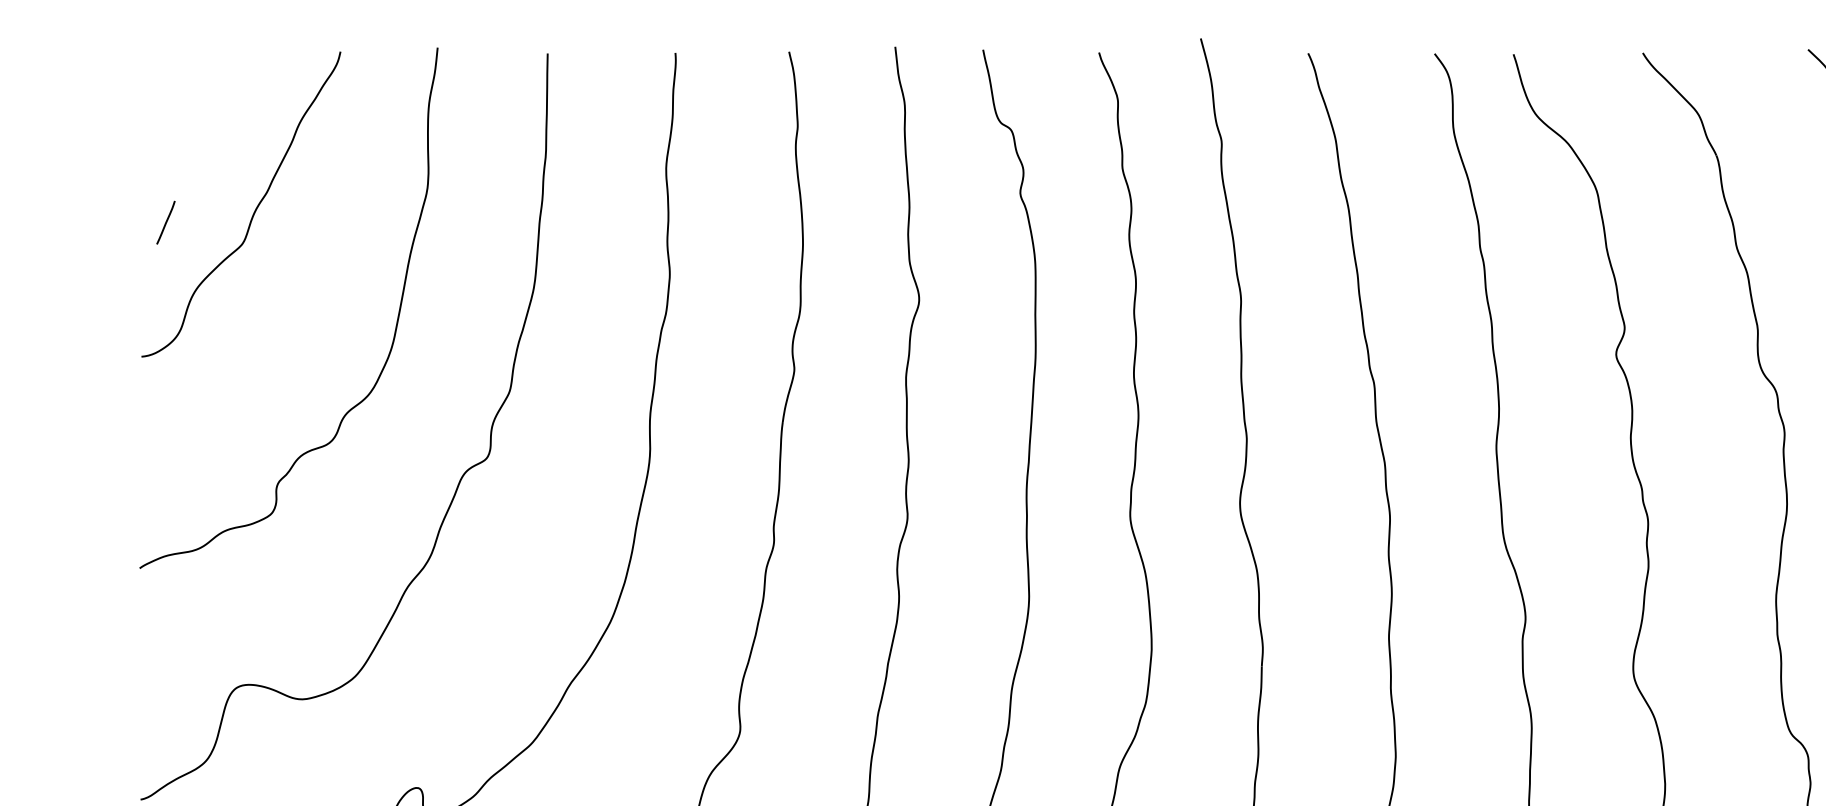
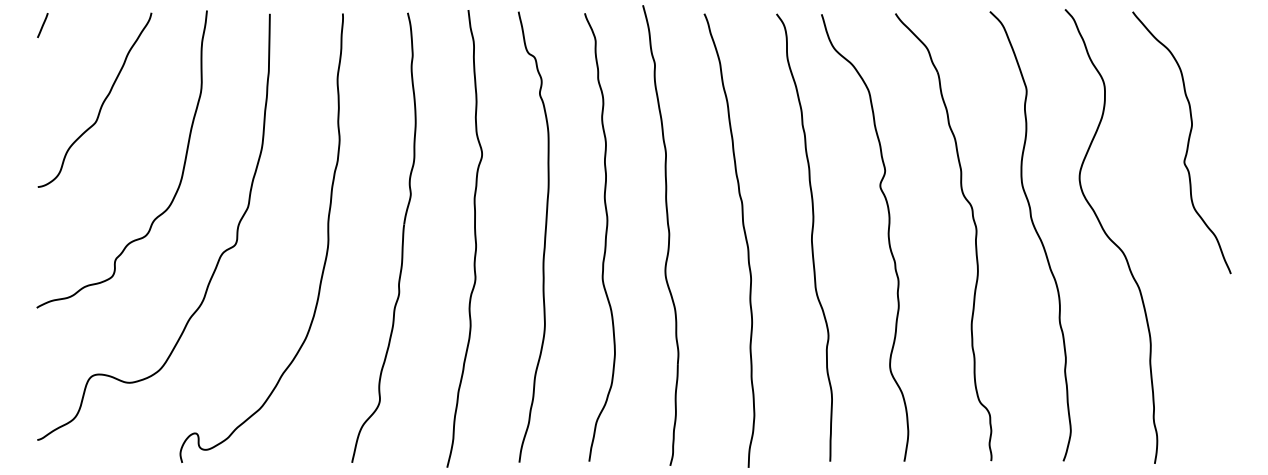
line: (165, 222) -> (42, 25), moved

